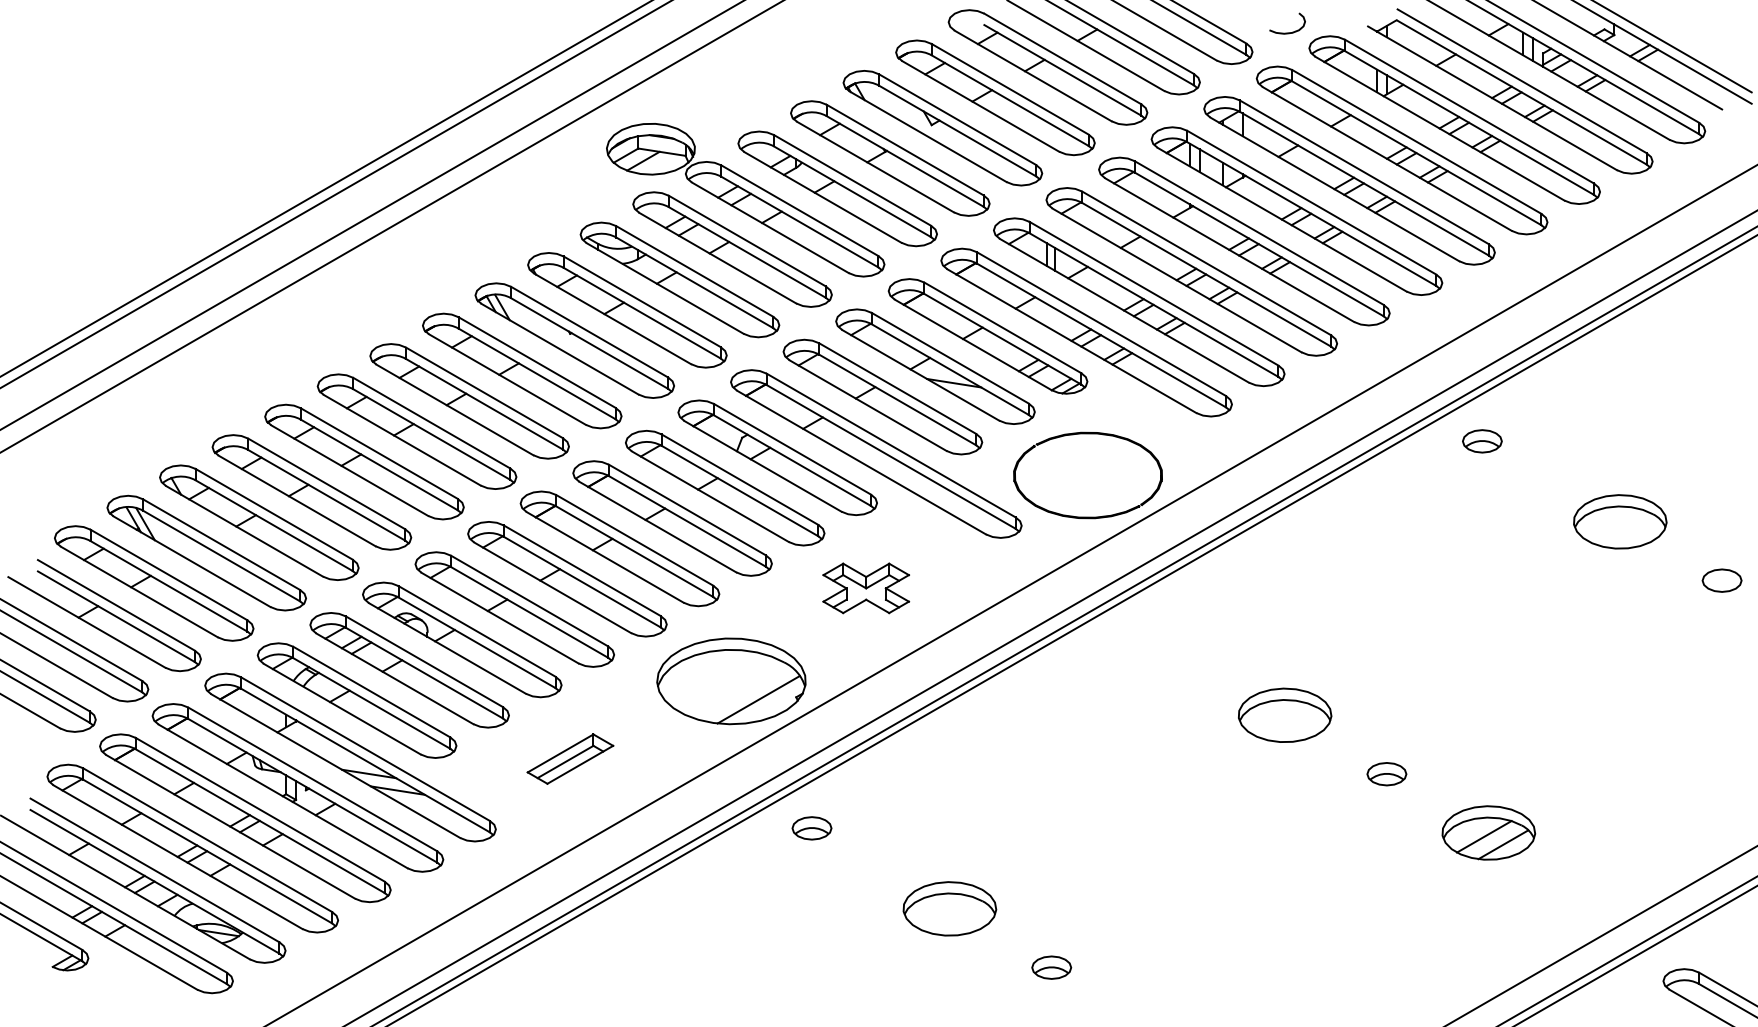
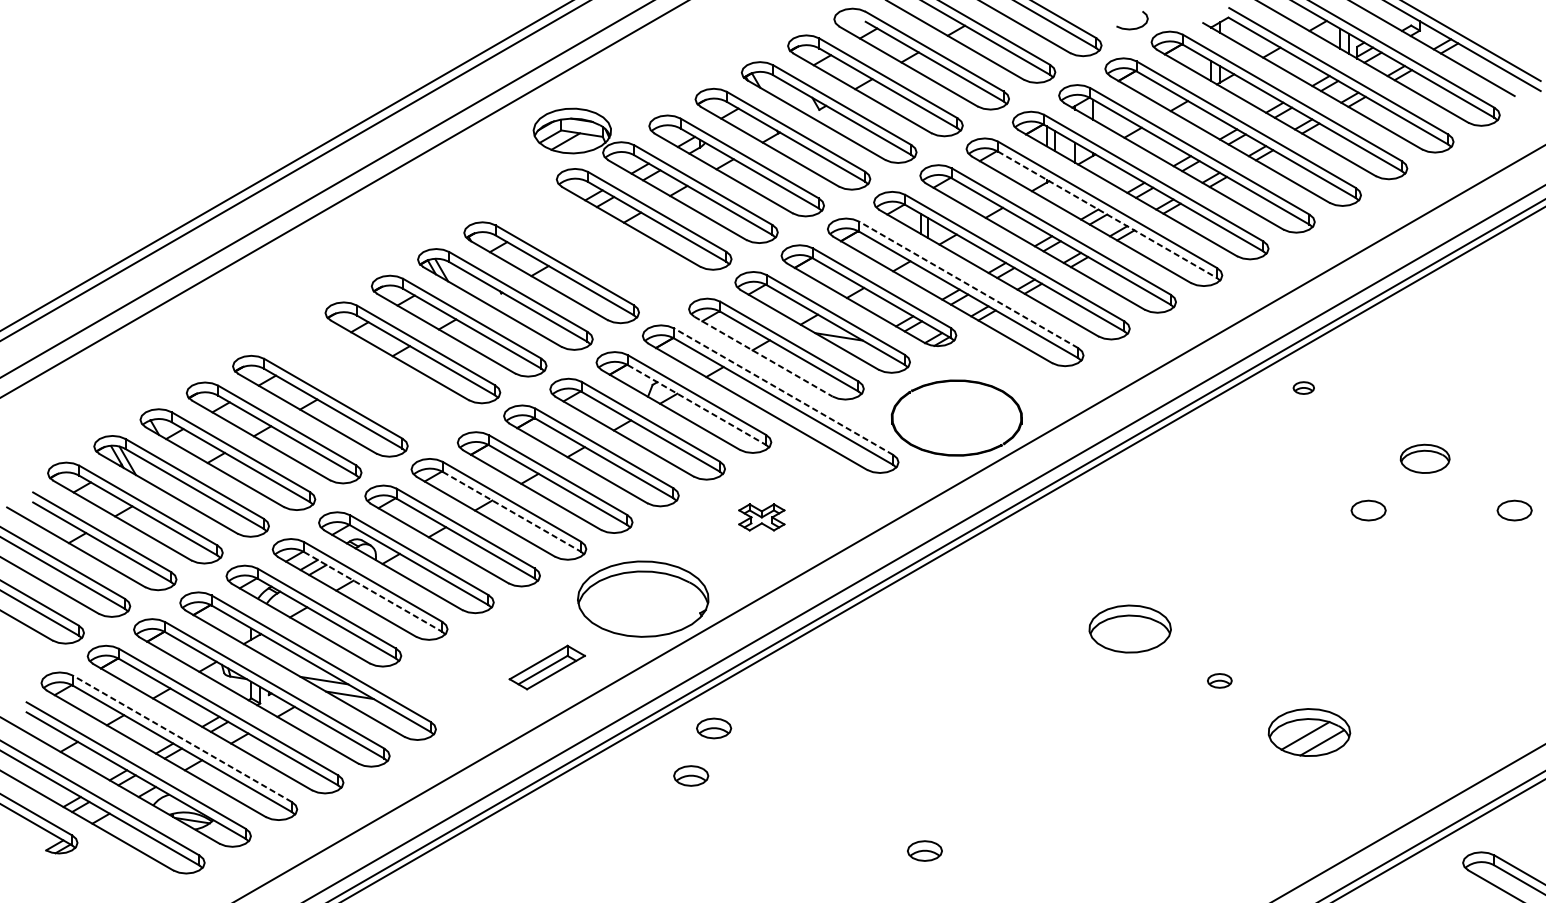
line: (1259, 244) -> (1107, 214), solid -> dashed
part: (679, 279) -> (597, 245), removed
line: (1101, 324) -> (968, 285), solid -> dashed
line: (868, 405) -> (763, 356), solid -> dashed
part: (416, 431) -> (366, 379), removed
part: (1482, 441) -> (1303, 388), size x0.6
line: (891, 445) -> (783, 391), solid -> dashed
line: (792, 460) -> (696, 404), solid -> dashed
part: (1620, 521) -> (1425, 458), size x0.6
part: (1555, 580) -> (1368, 510), added
line: (582, 582) -> (512, 512), solid -> dashed
part: (866, 588) -> (762, 517), size x0.6
line: (424, 673) -> (373, 592), solid -> dashed
line: (758, 699) -> (666, 615), removed
part: (570, 758) -> (547, 667), moved
part: (1386, 774) -> (1219, 681), size x0.7
line: (207, 840) -> (182, 739), solid -> dashed
part: (785, 882) -> (690, 776), added
part: (949, 908) -> (835, 798), removed

